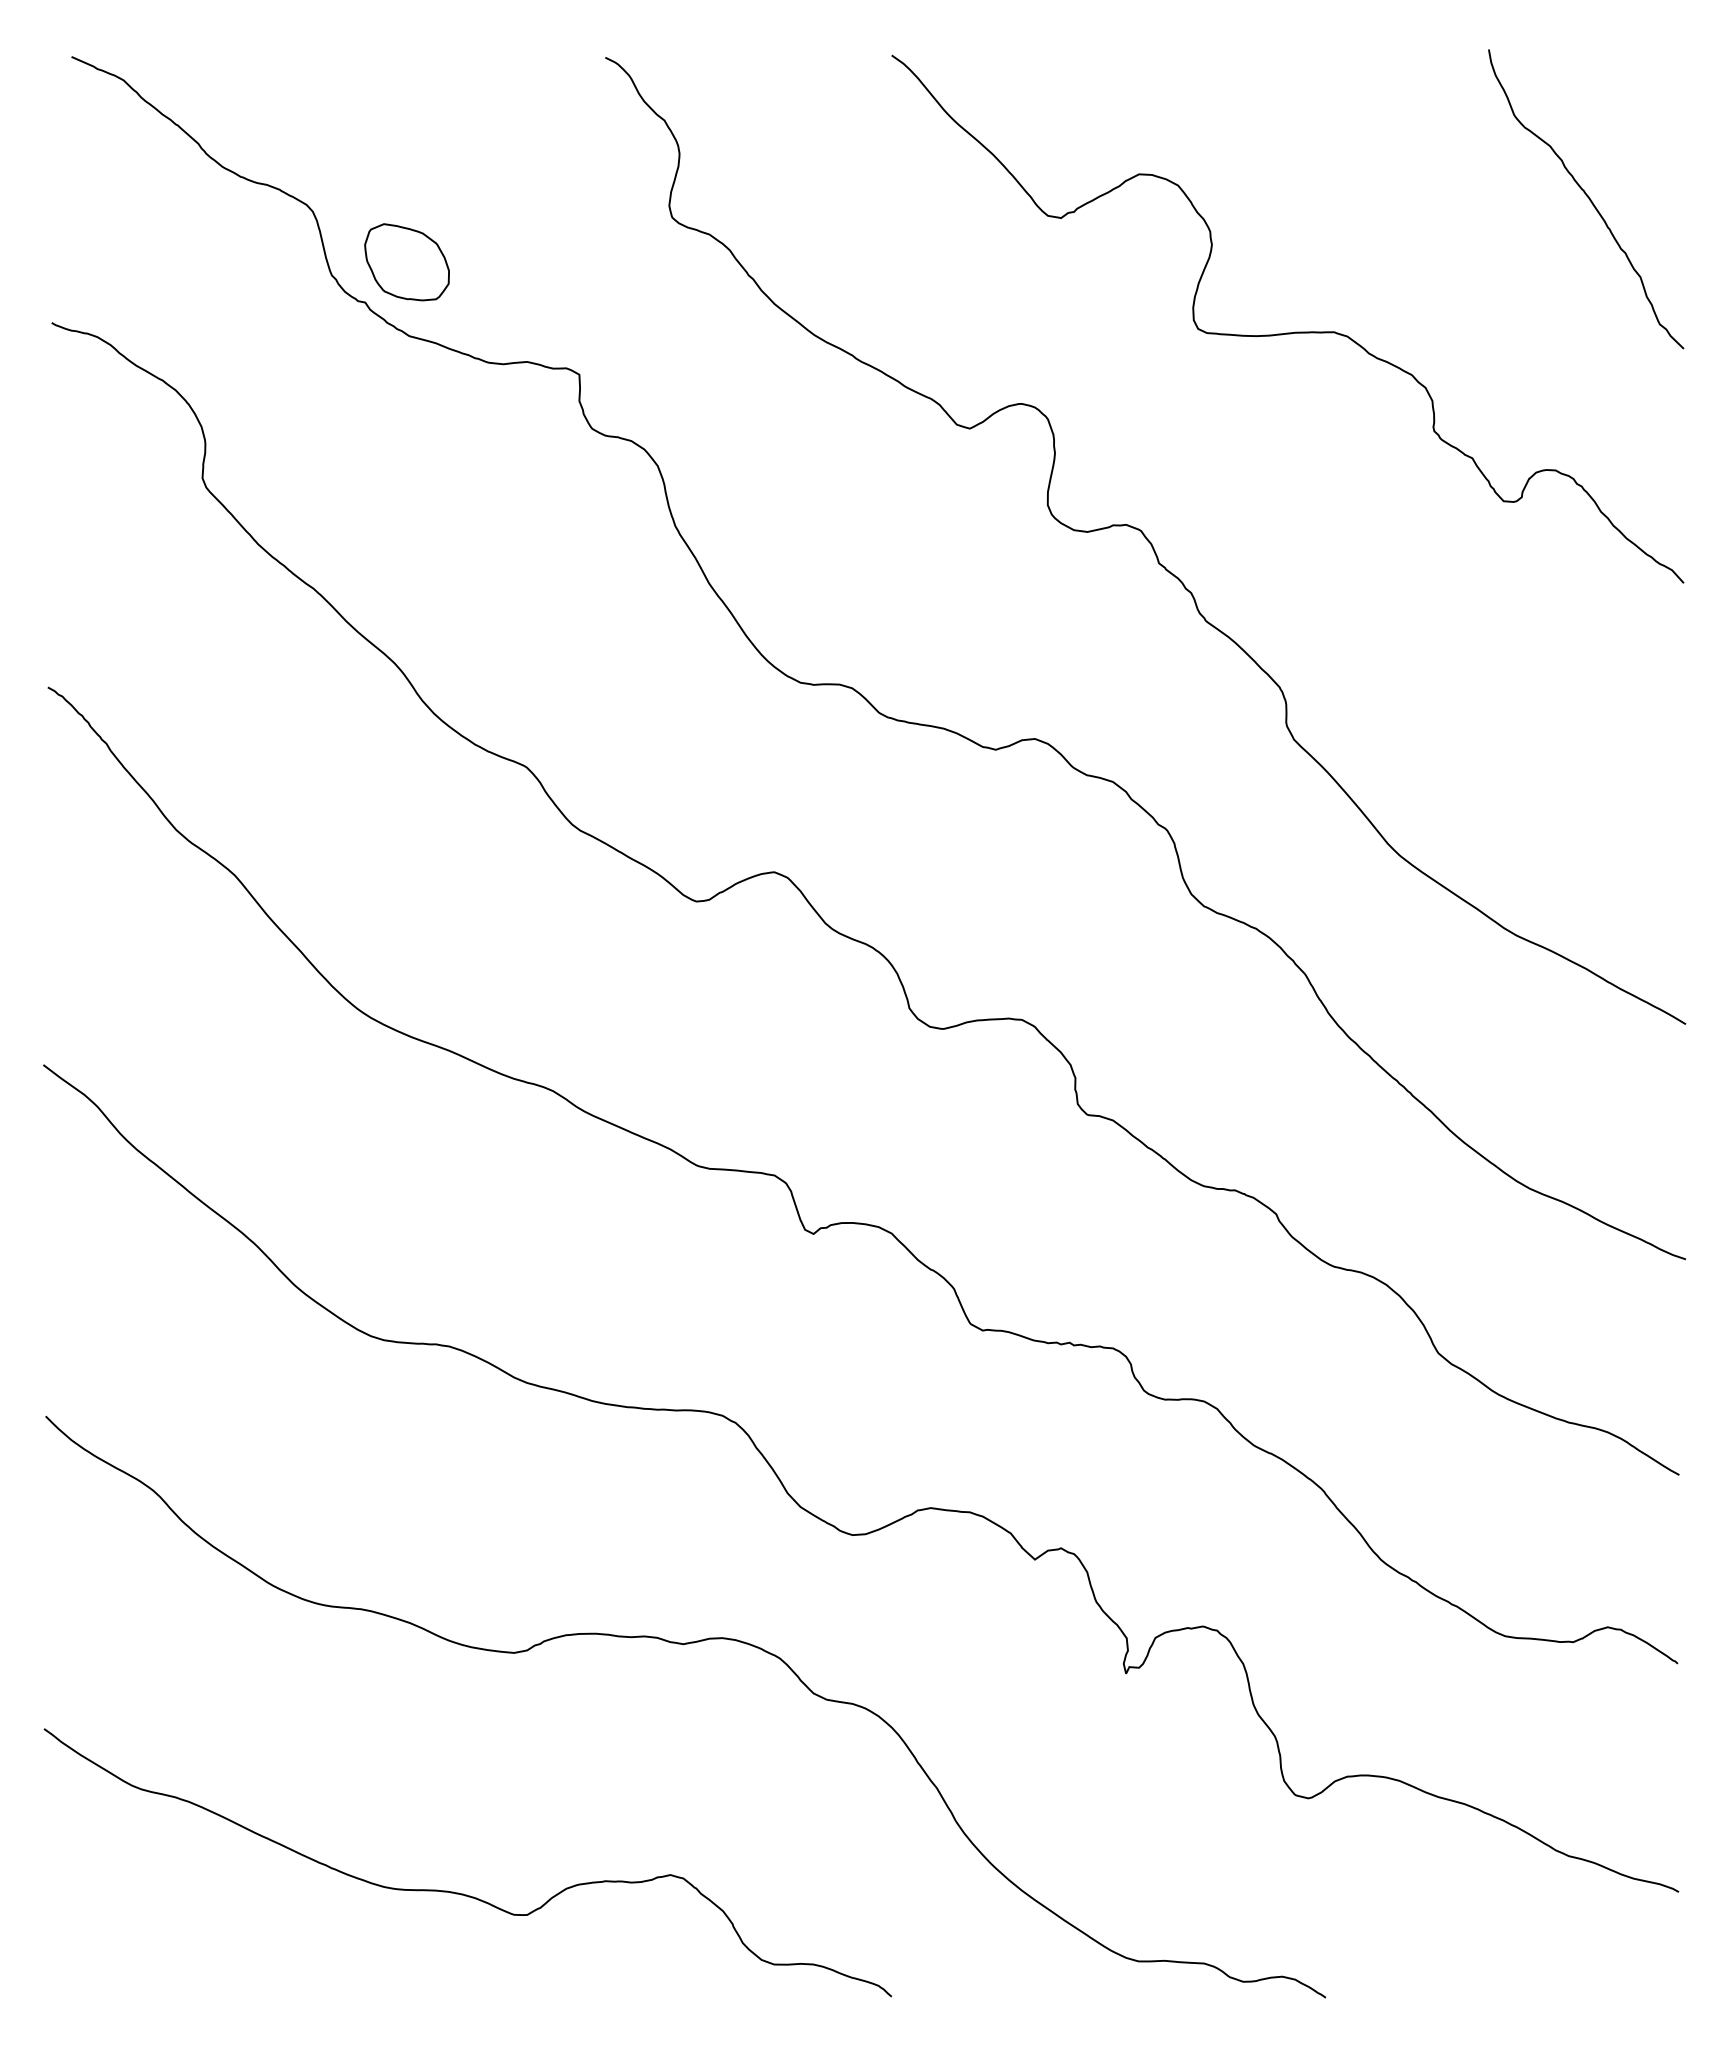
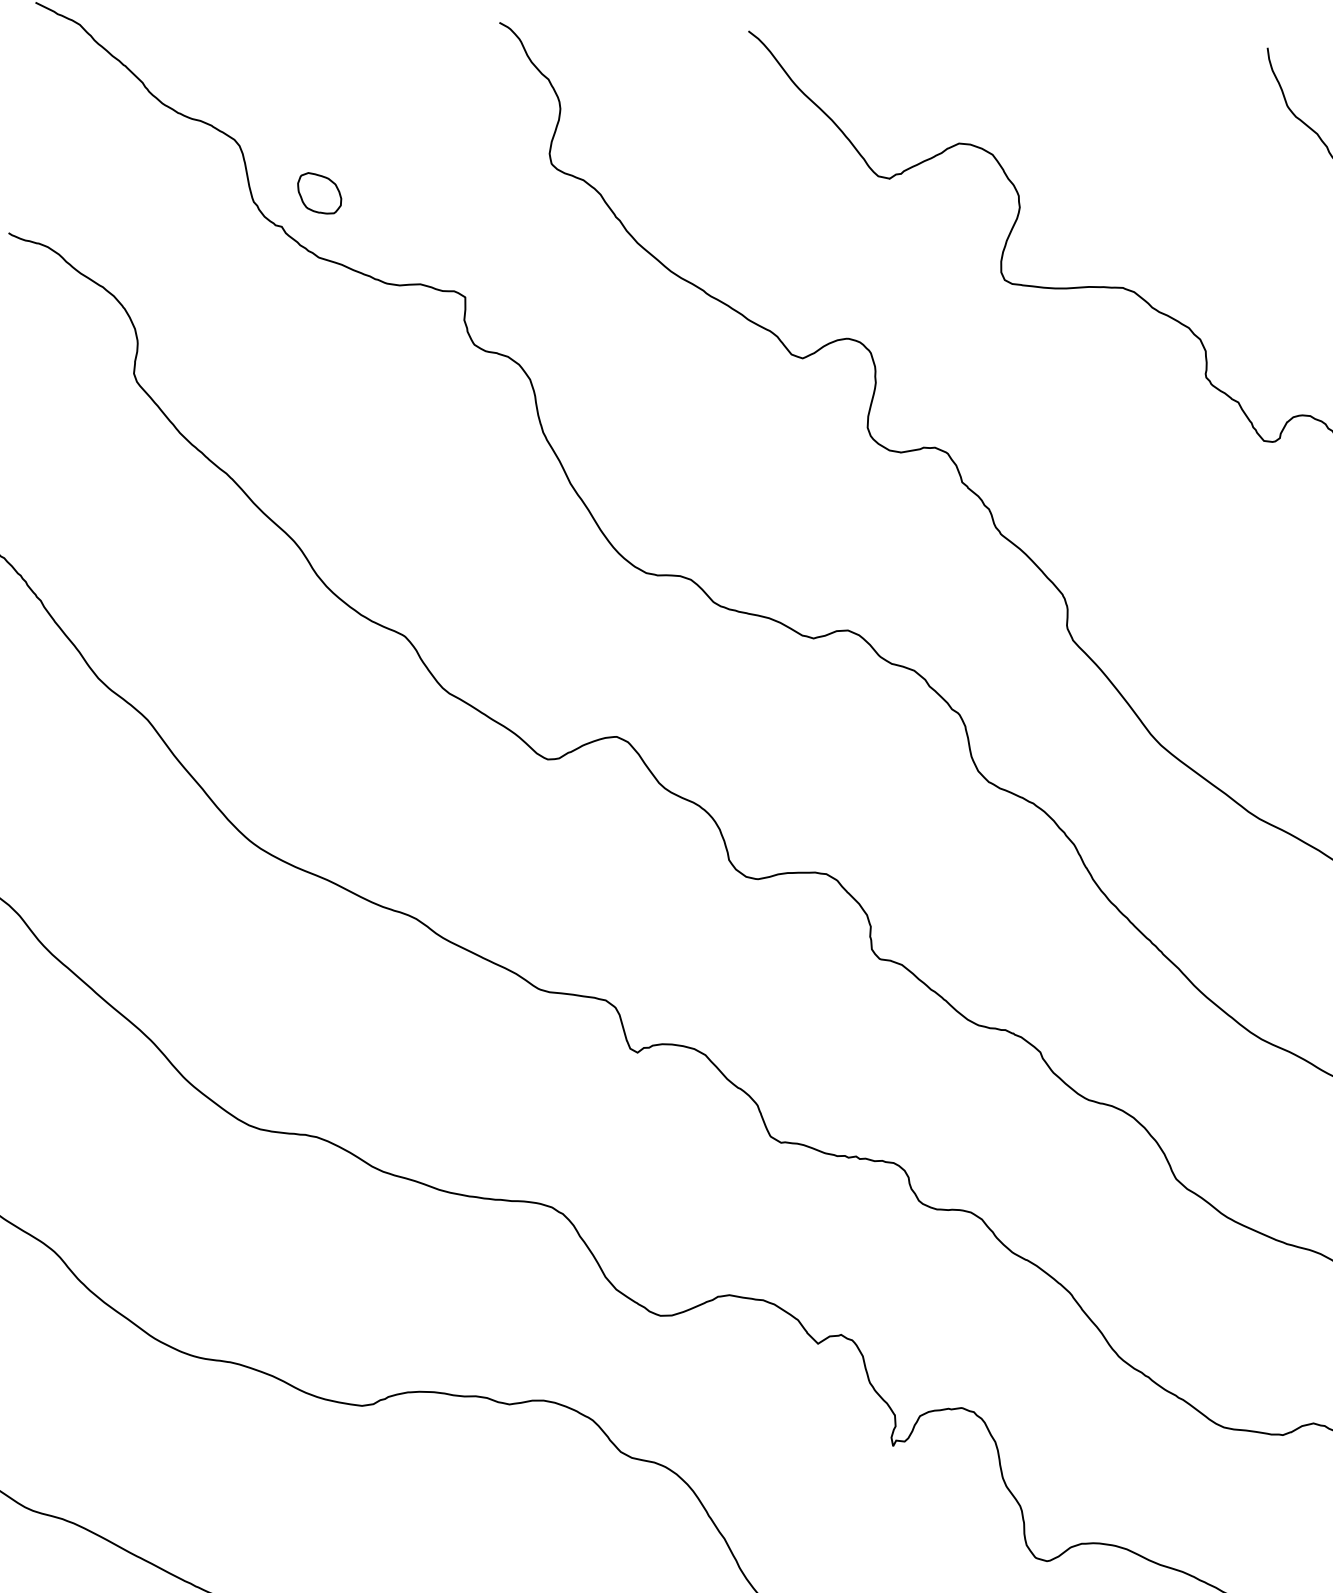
part: (406, 262) -> (319, 193), size x0.6

